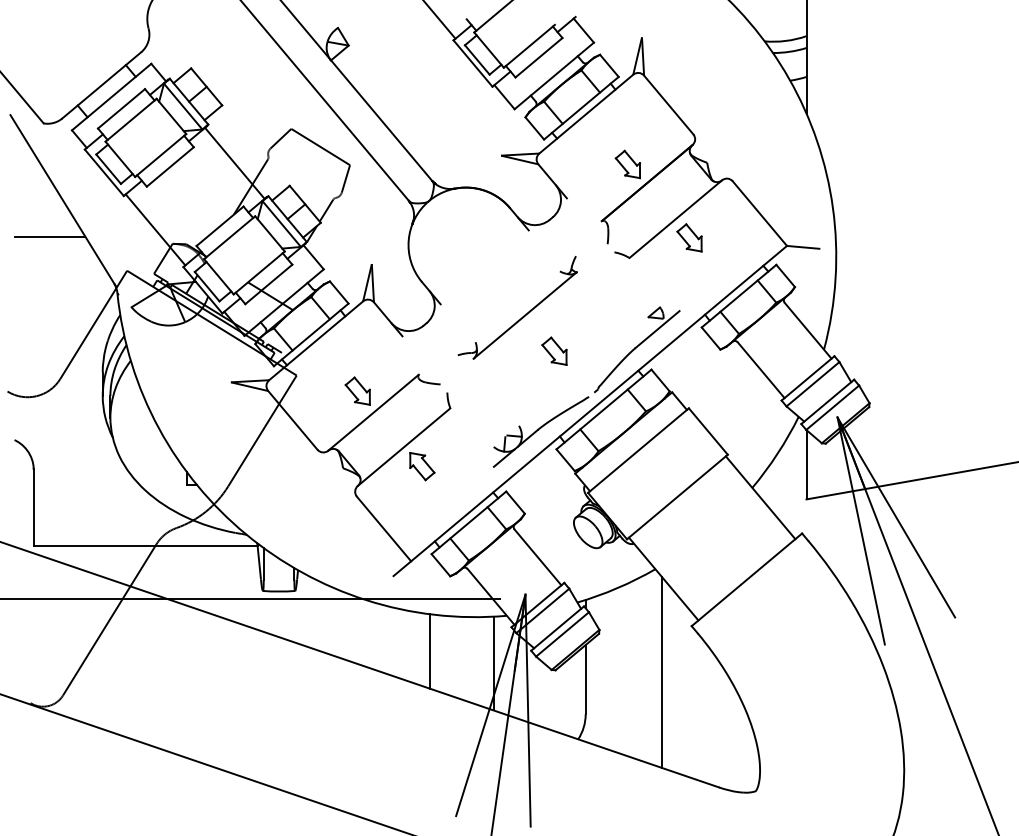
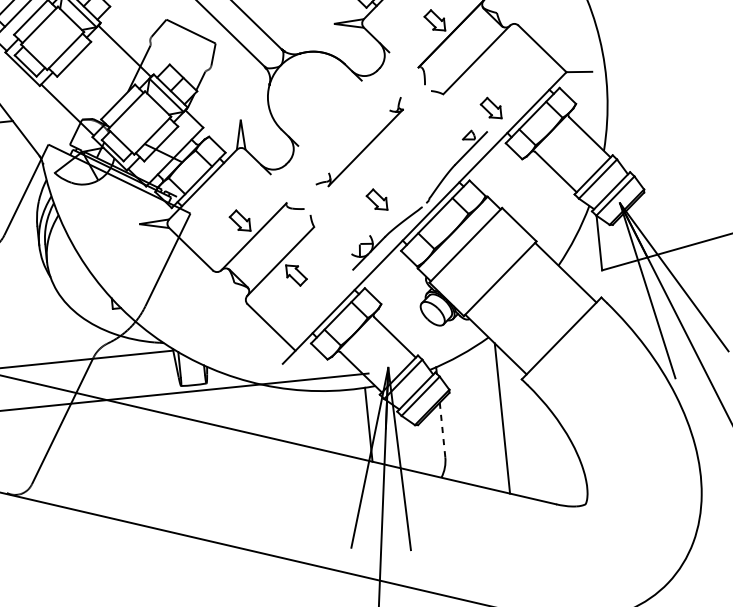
part: (689, 237) -> (490, 108), moved
part: (554, 350) -> (376, 199), moved
line: (430, 651) -> (317, 420), removed
line: (585, 679) -> (442, 429), solid -> dashed

